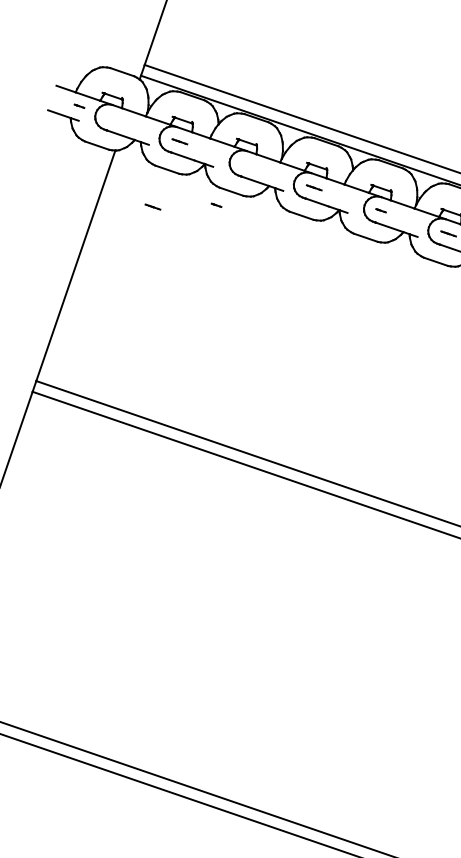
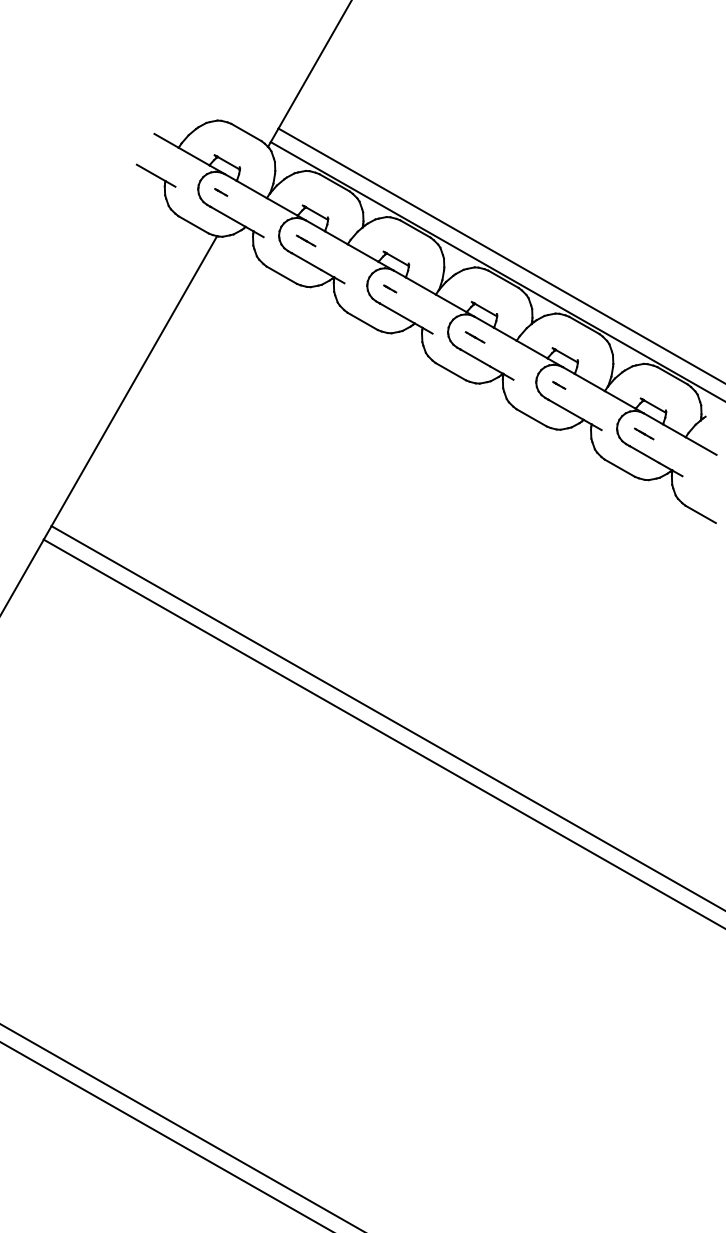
line: (79, 106) -> (221, 192), moved
line: (216, 204) -> (390, 288), moved
line: (153, 206) -> (253, 321), removed

